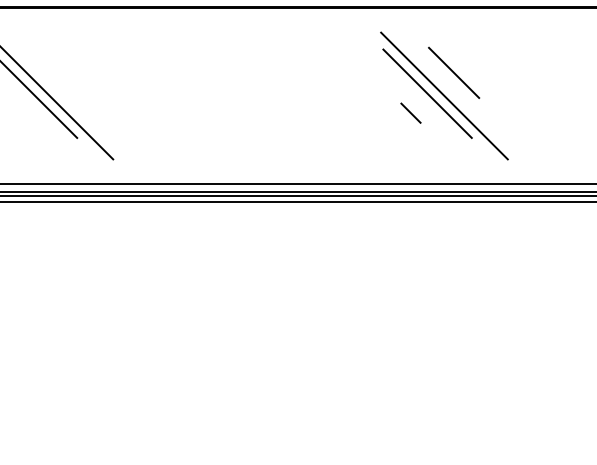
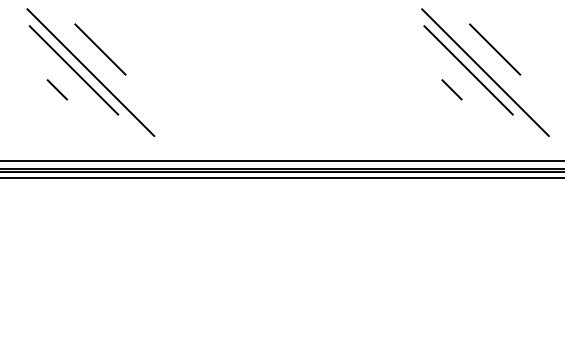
line: (59, 72) -> (100, 49), added
line: (15, 112) -> (56, 89), added

